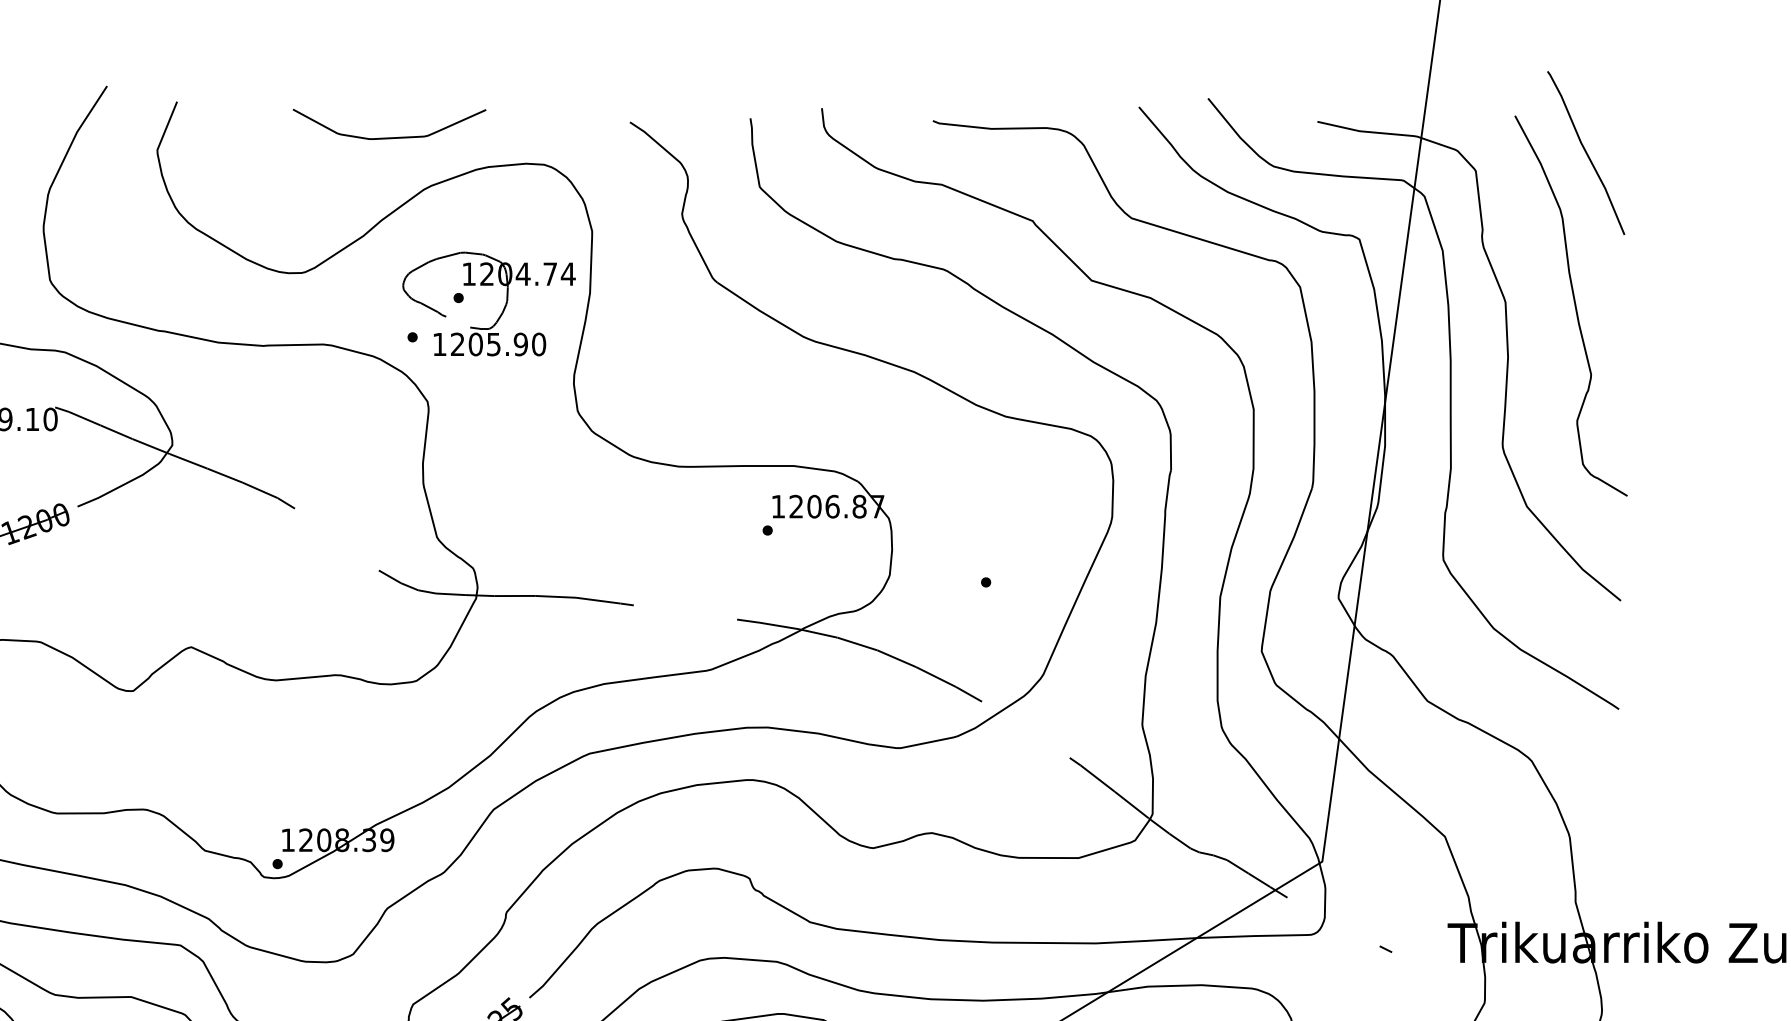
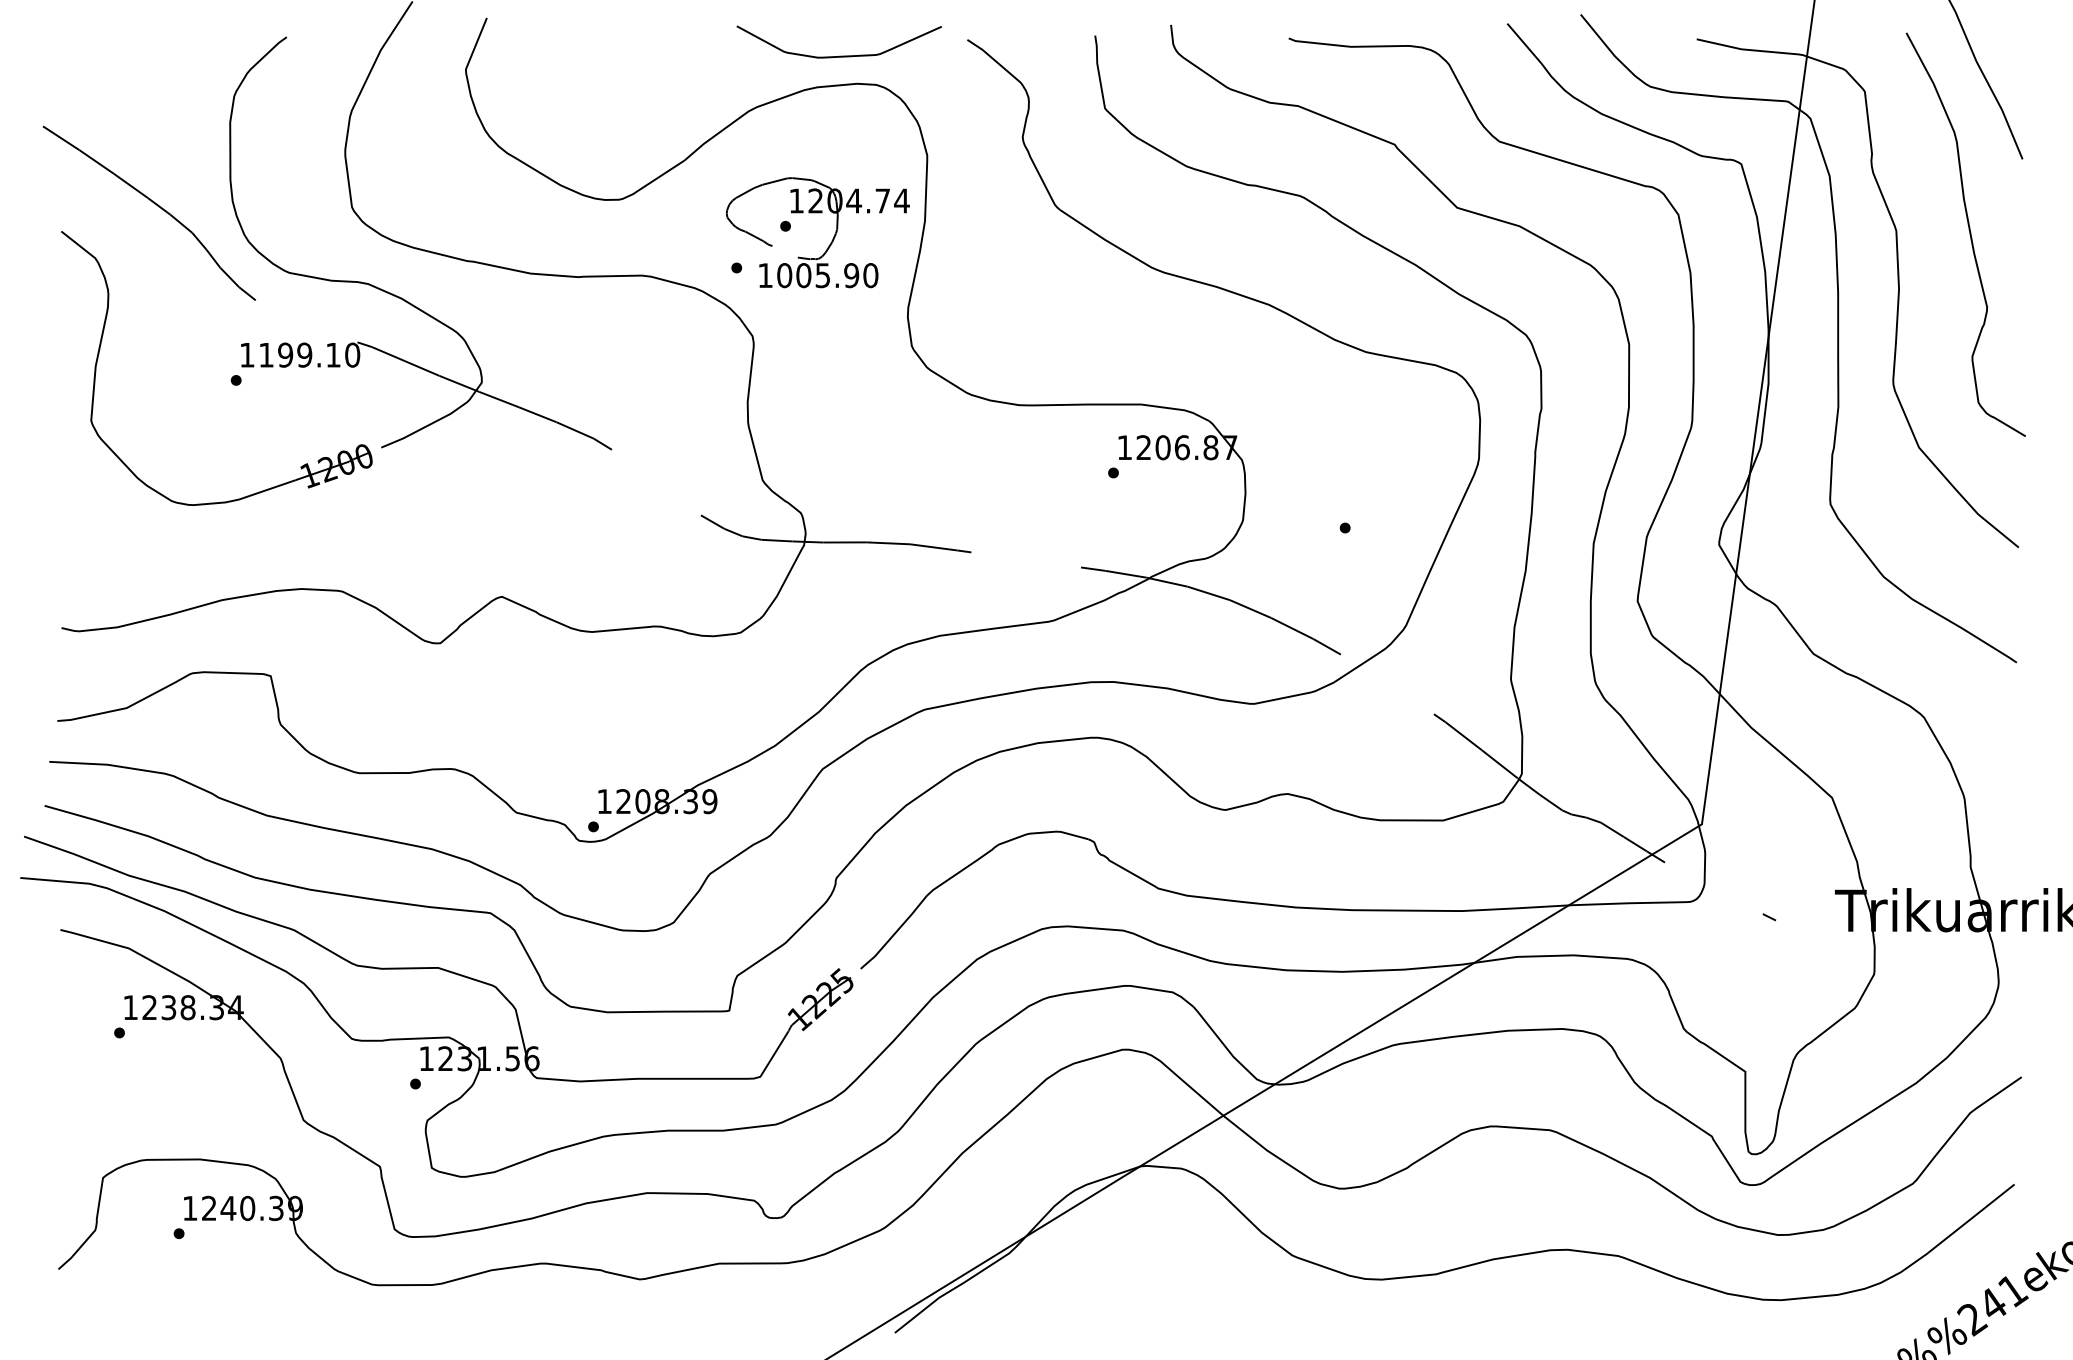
curve: (389, 137) -> (839, 55), moved
text: (457, 344) -> (784, 275), 1205.90 -> 1005.90

